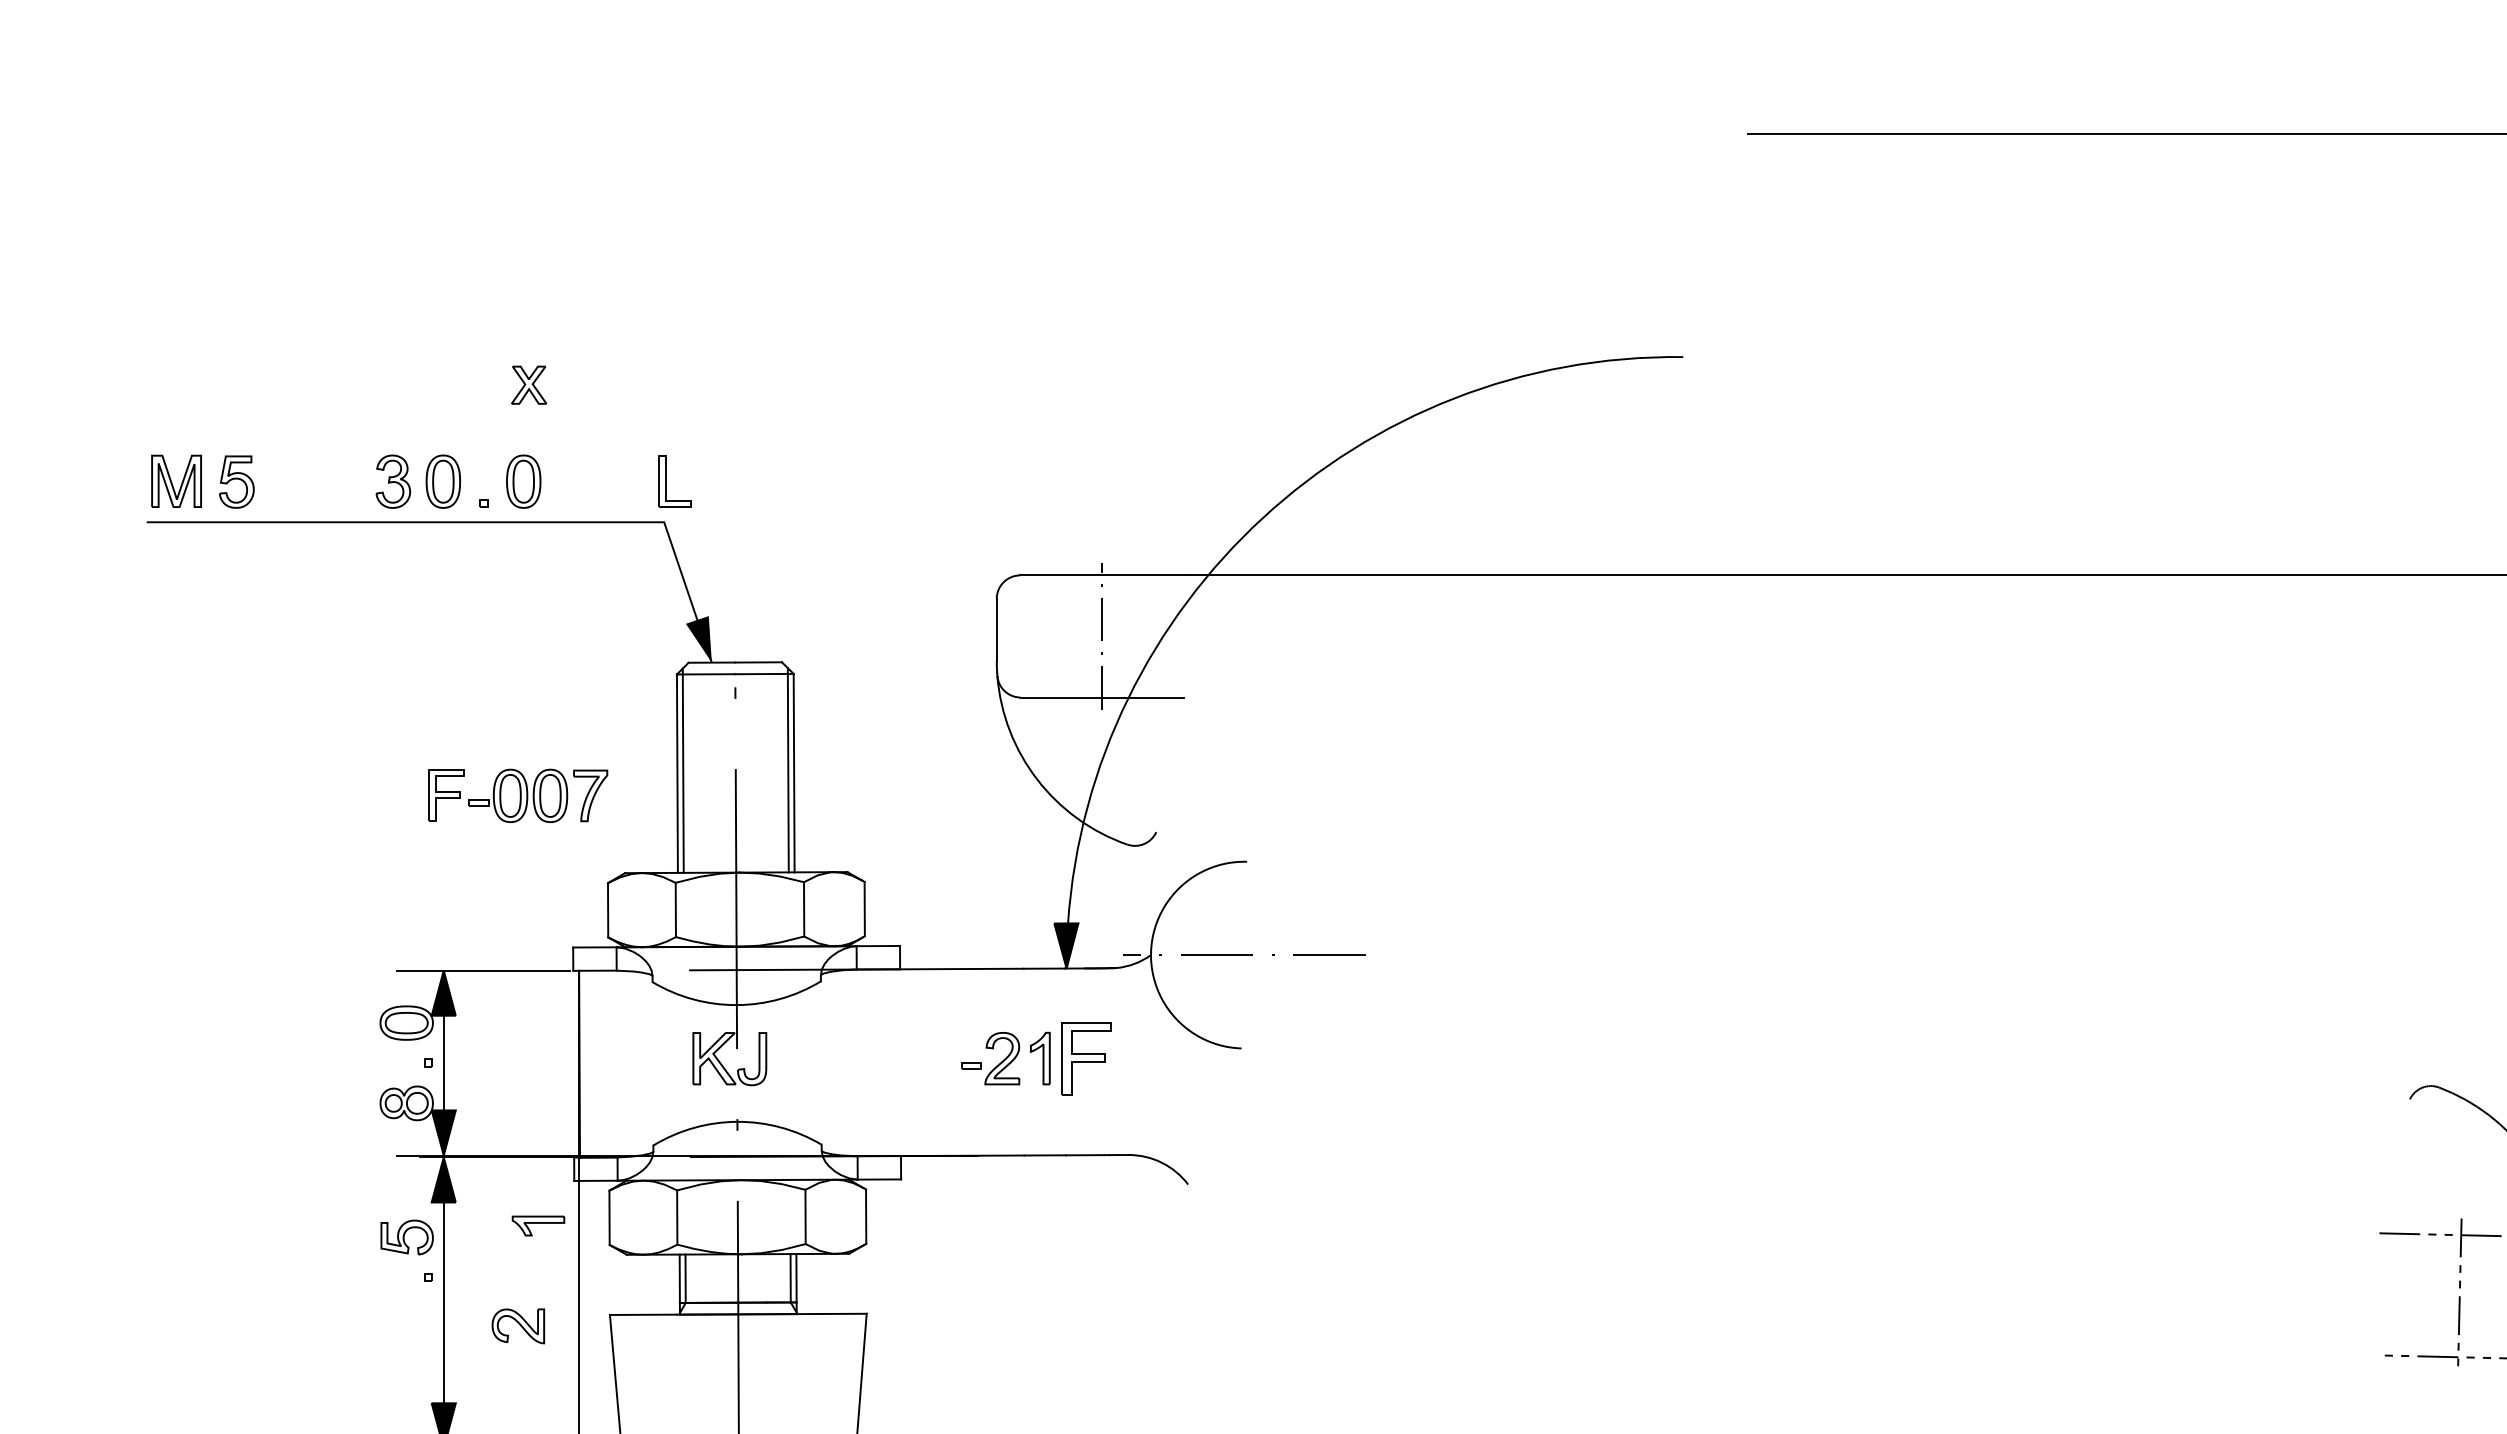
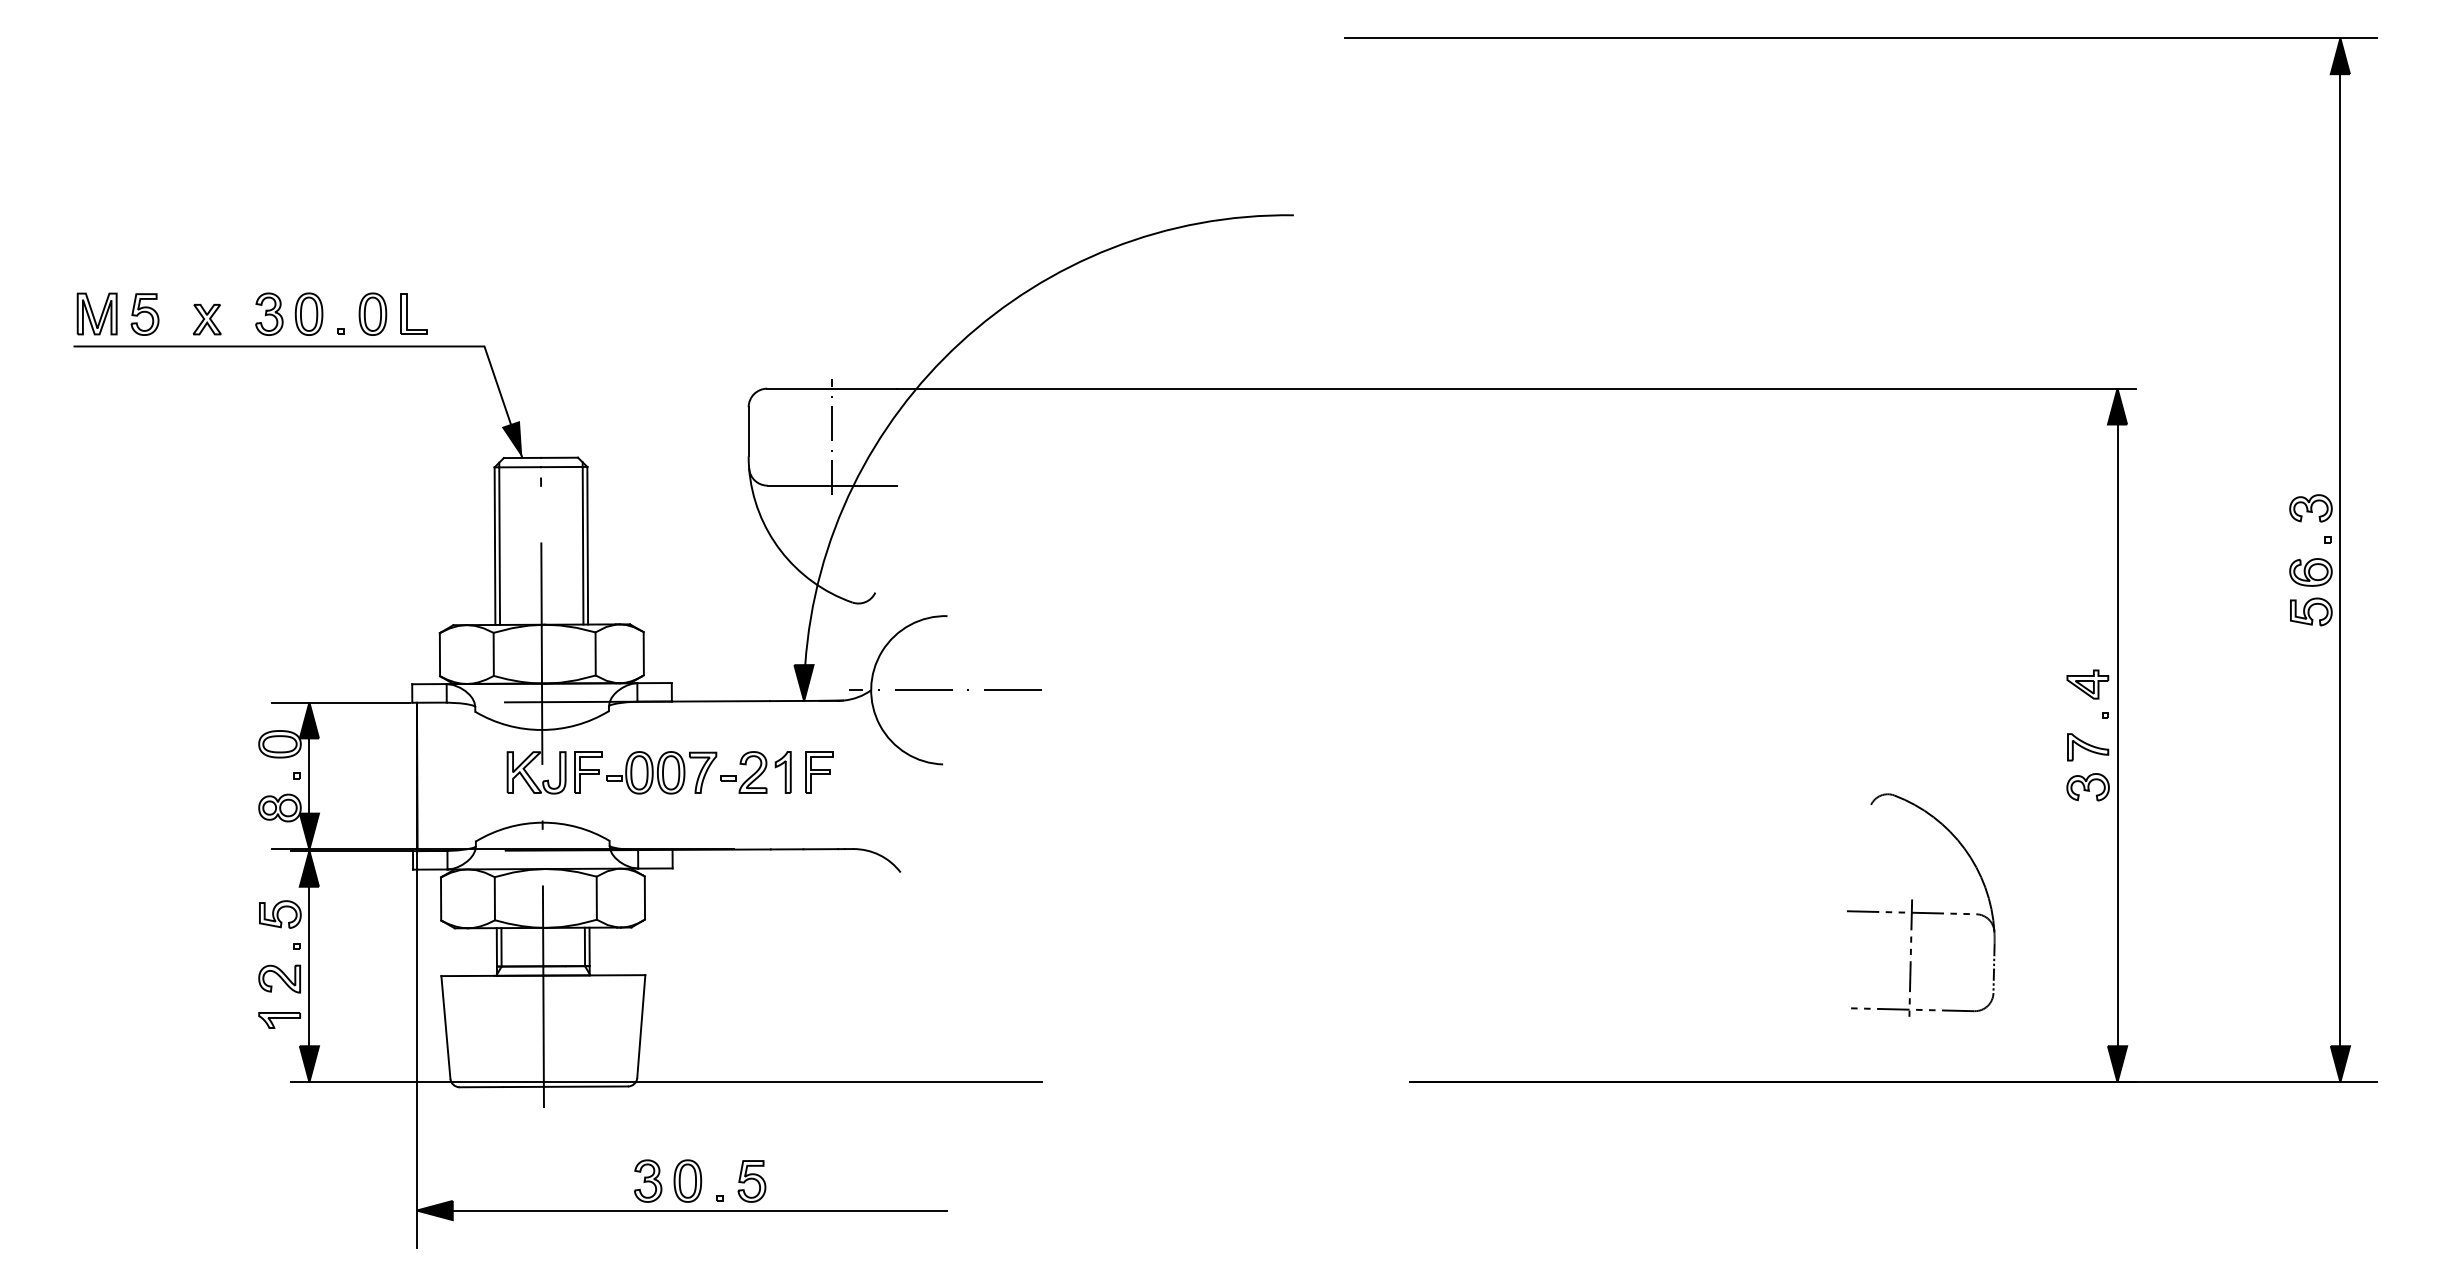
part: (528, 385) -> (206, 319), moved
part: (674, 480) -> (413, 313), moved
part: (518, 795) -> (645, 772), moved
part: (1085, 1058) -> (819, 772), size x0.71
part: (538, 1226) -> (279, 1020), moved
part: (518, 1325) -> (279, 978), moved

